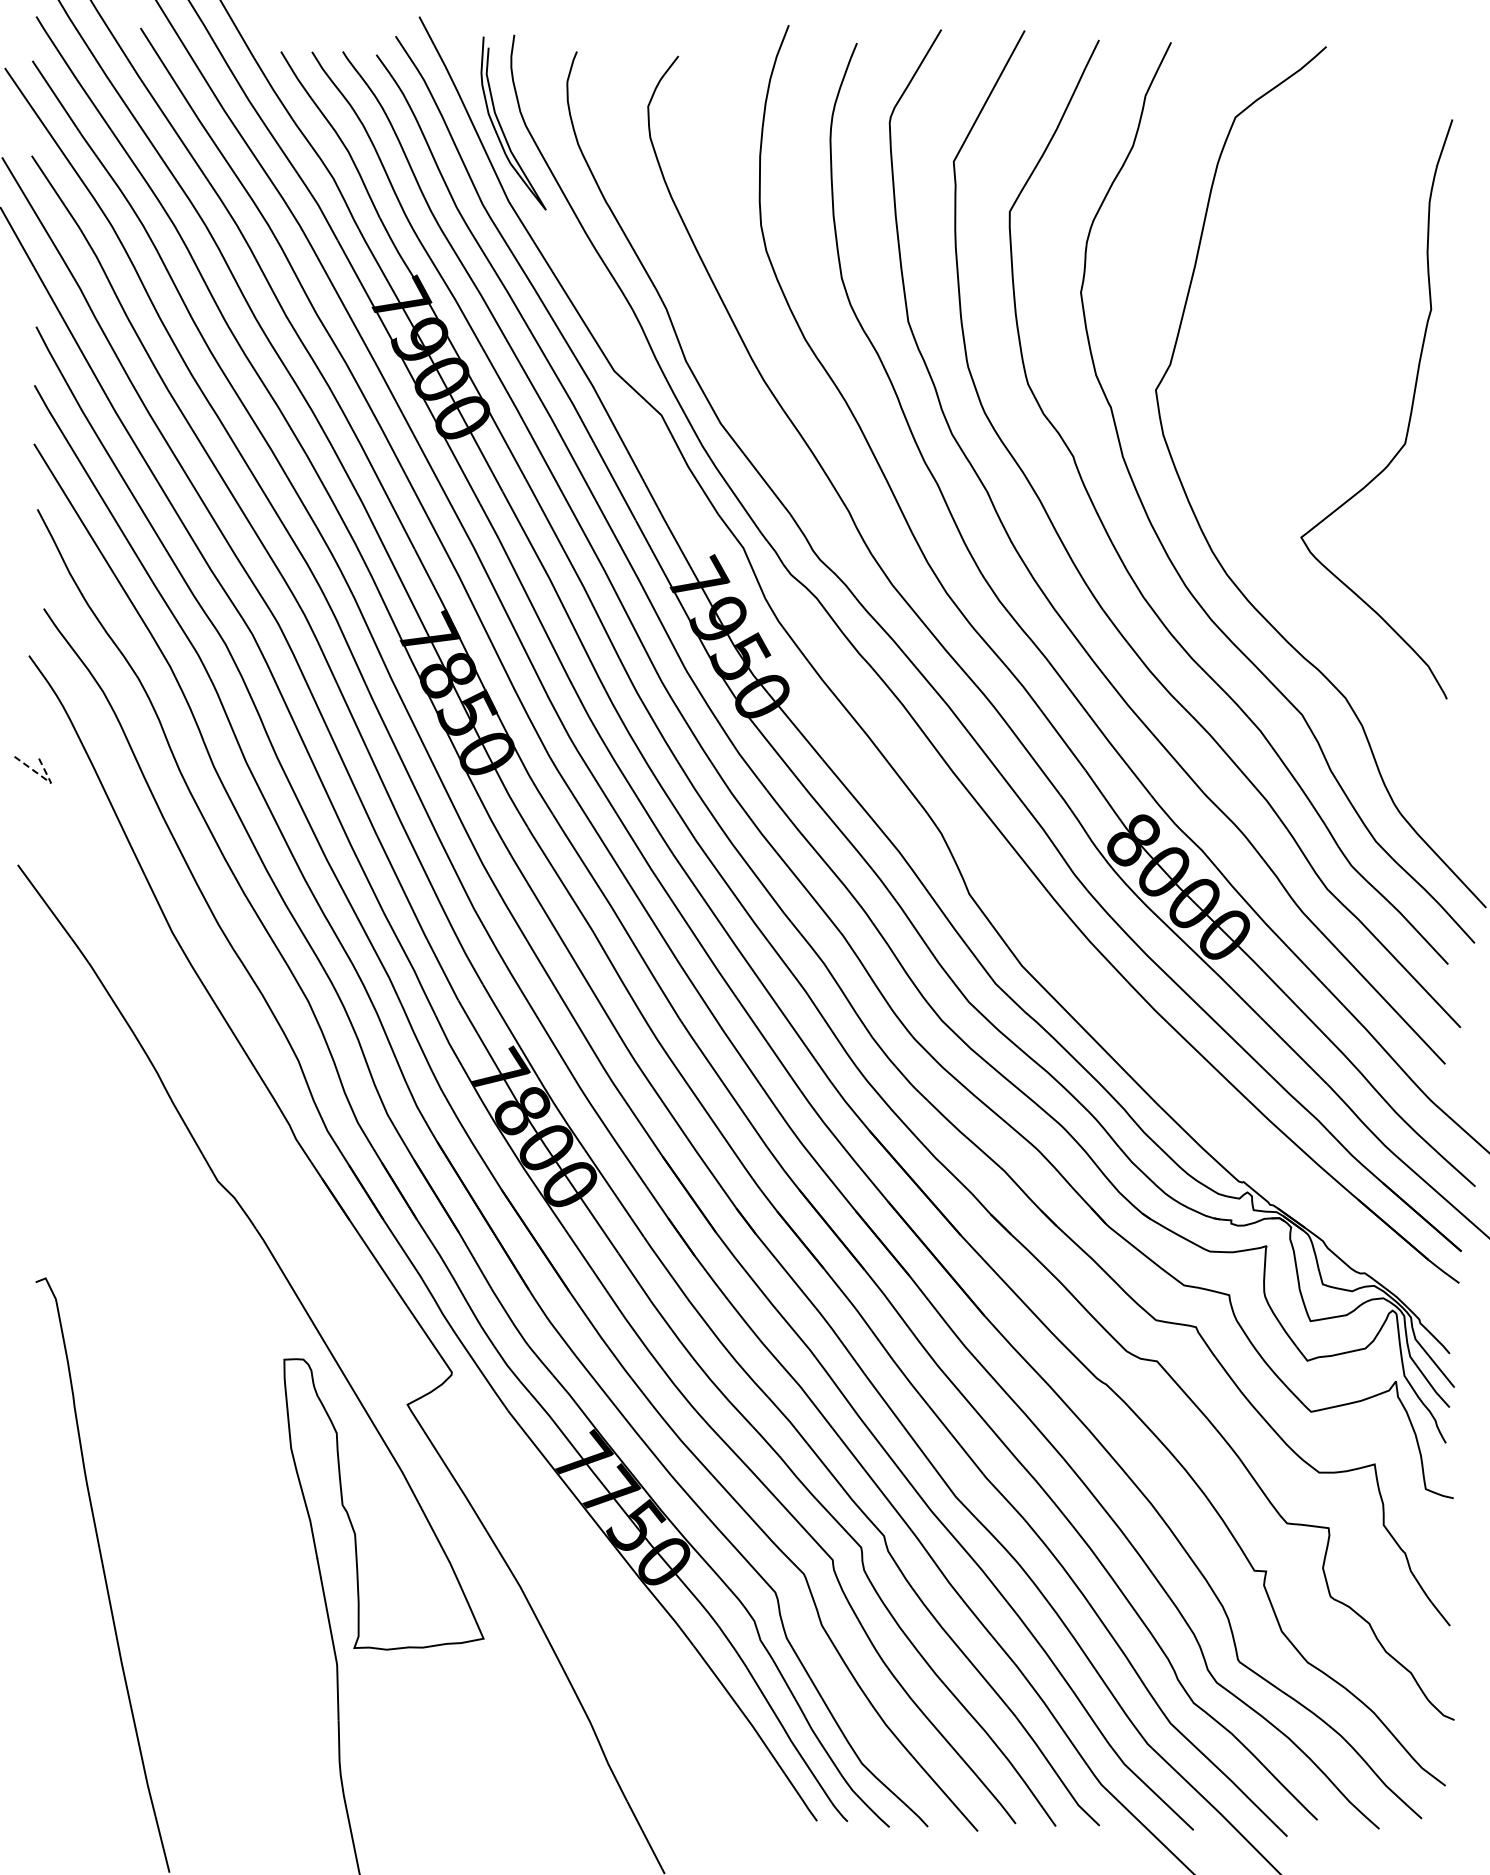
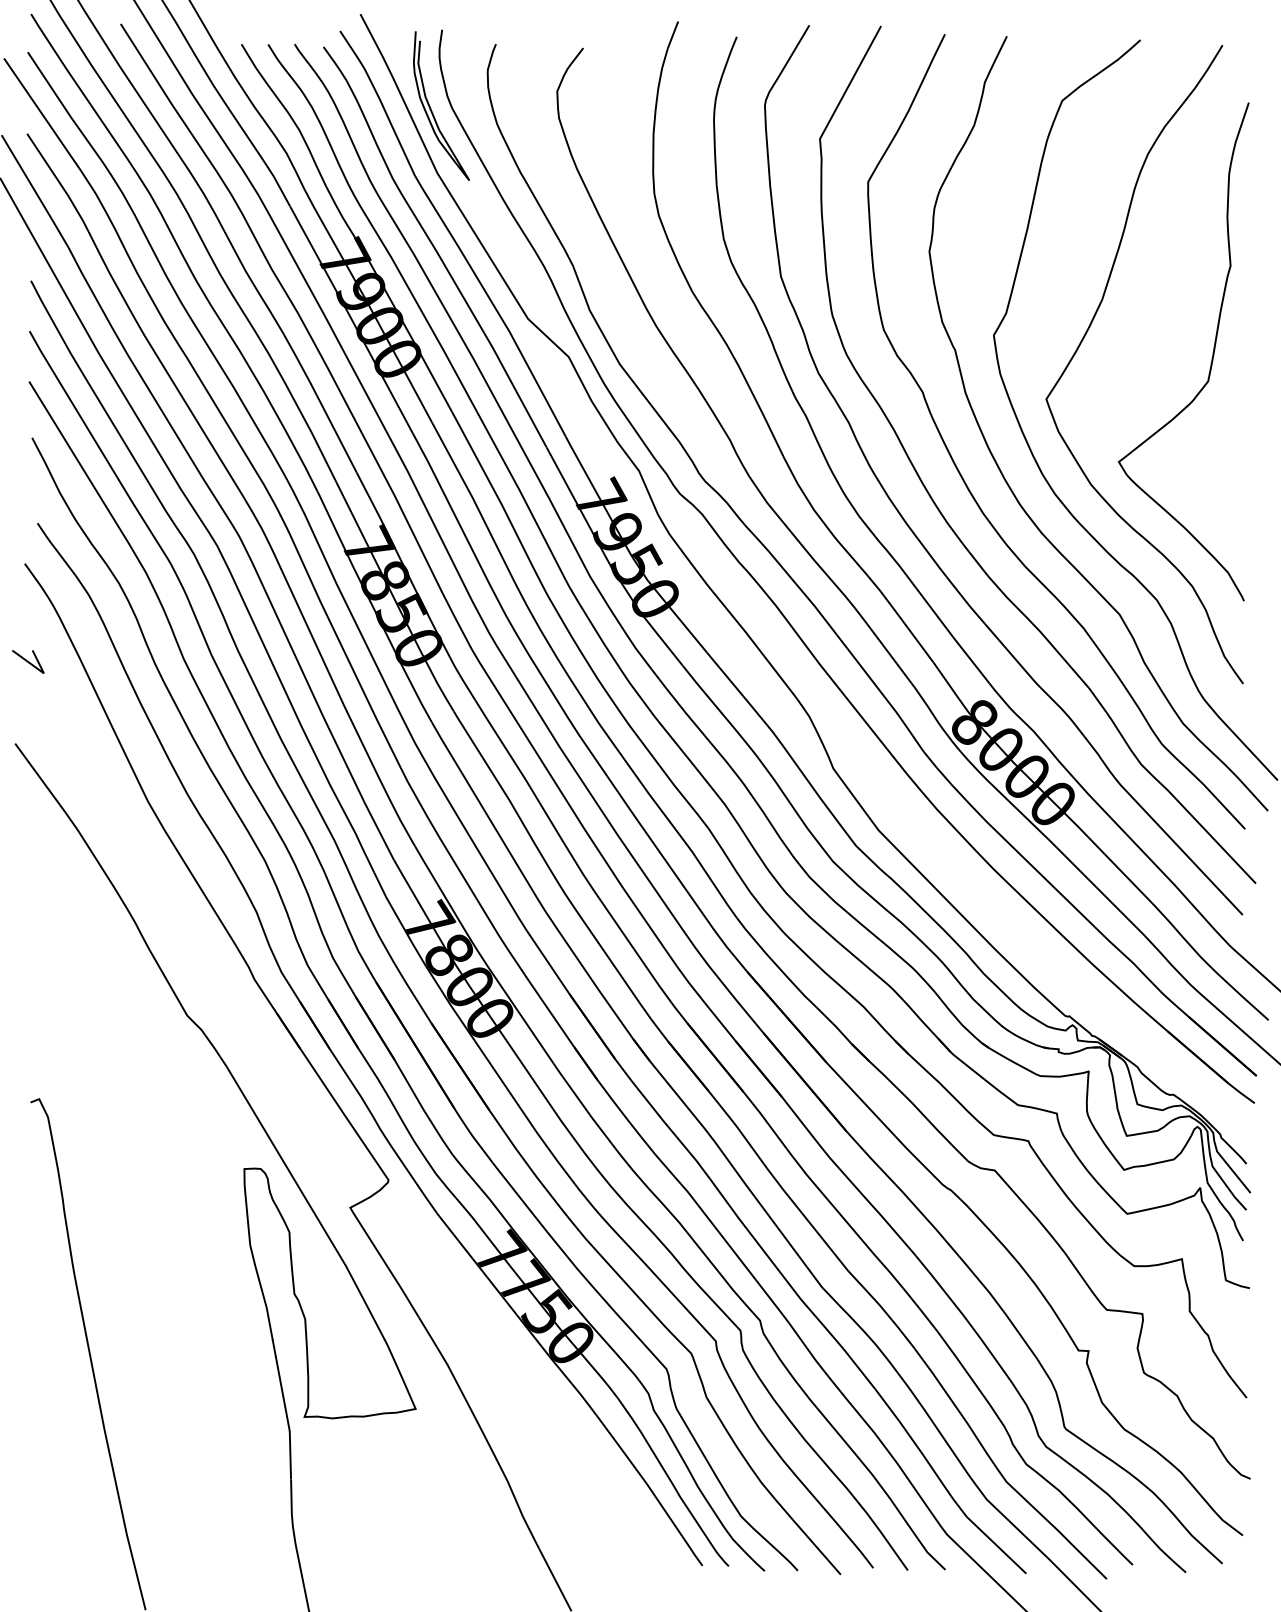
curve: (1263, 389) -> (1086, 334), added
line: (45, 779) -> (38, 670), dashed -> solid

